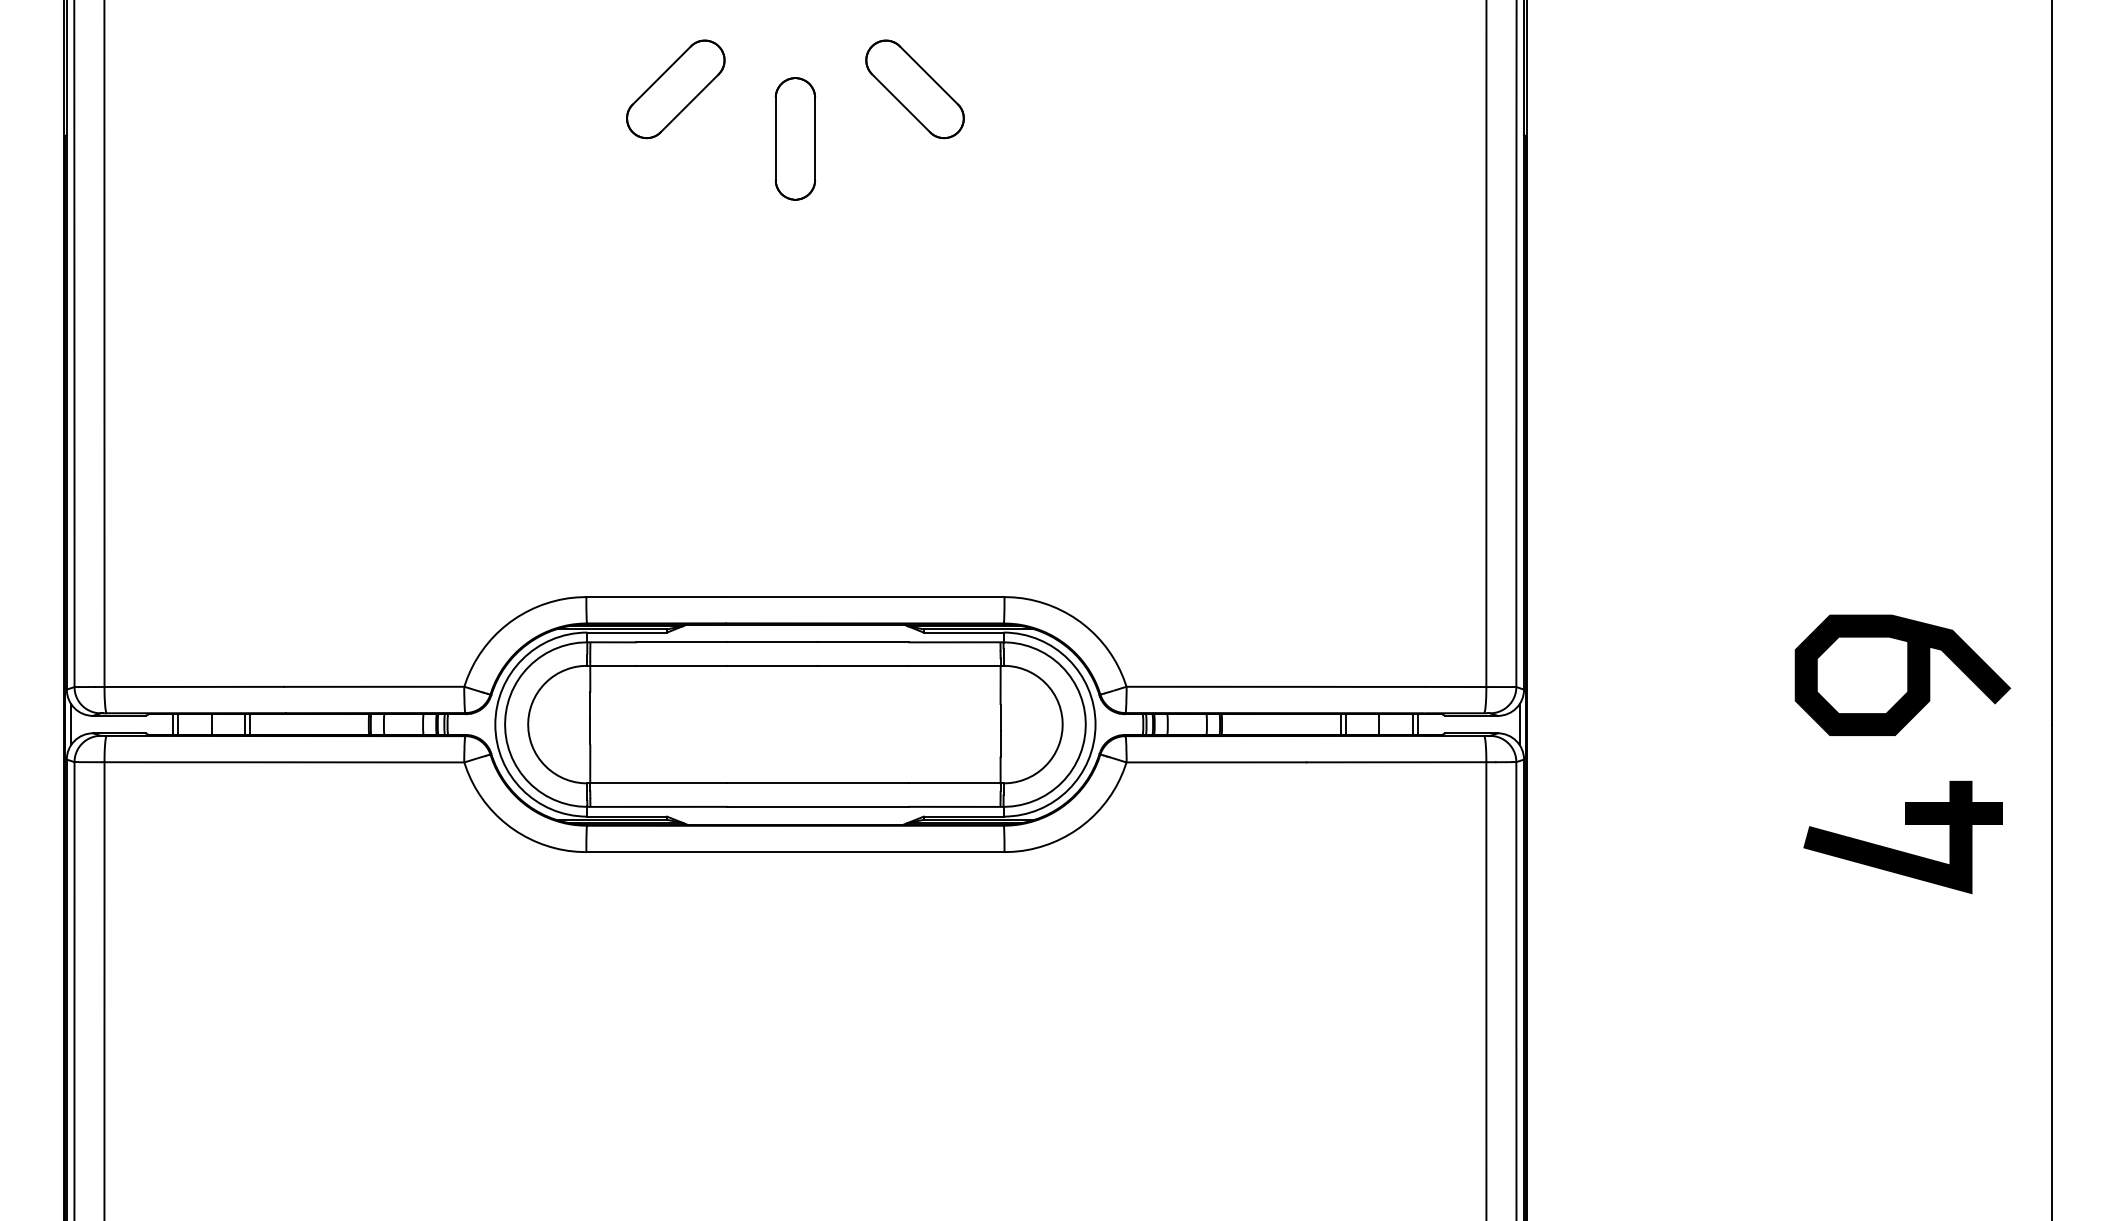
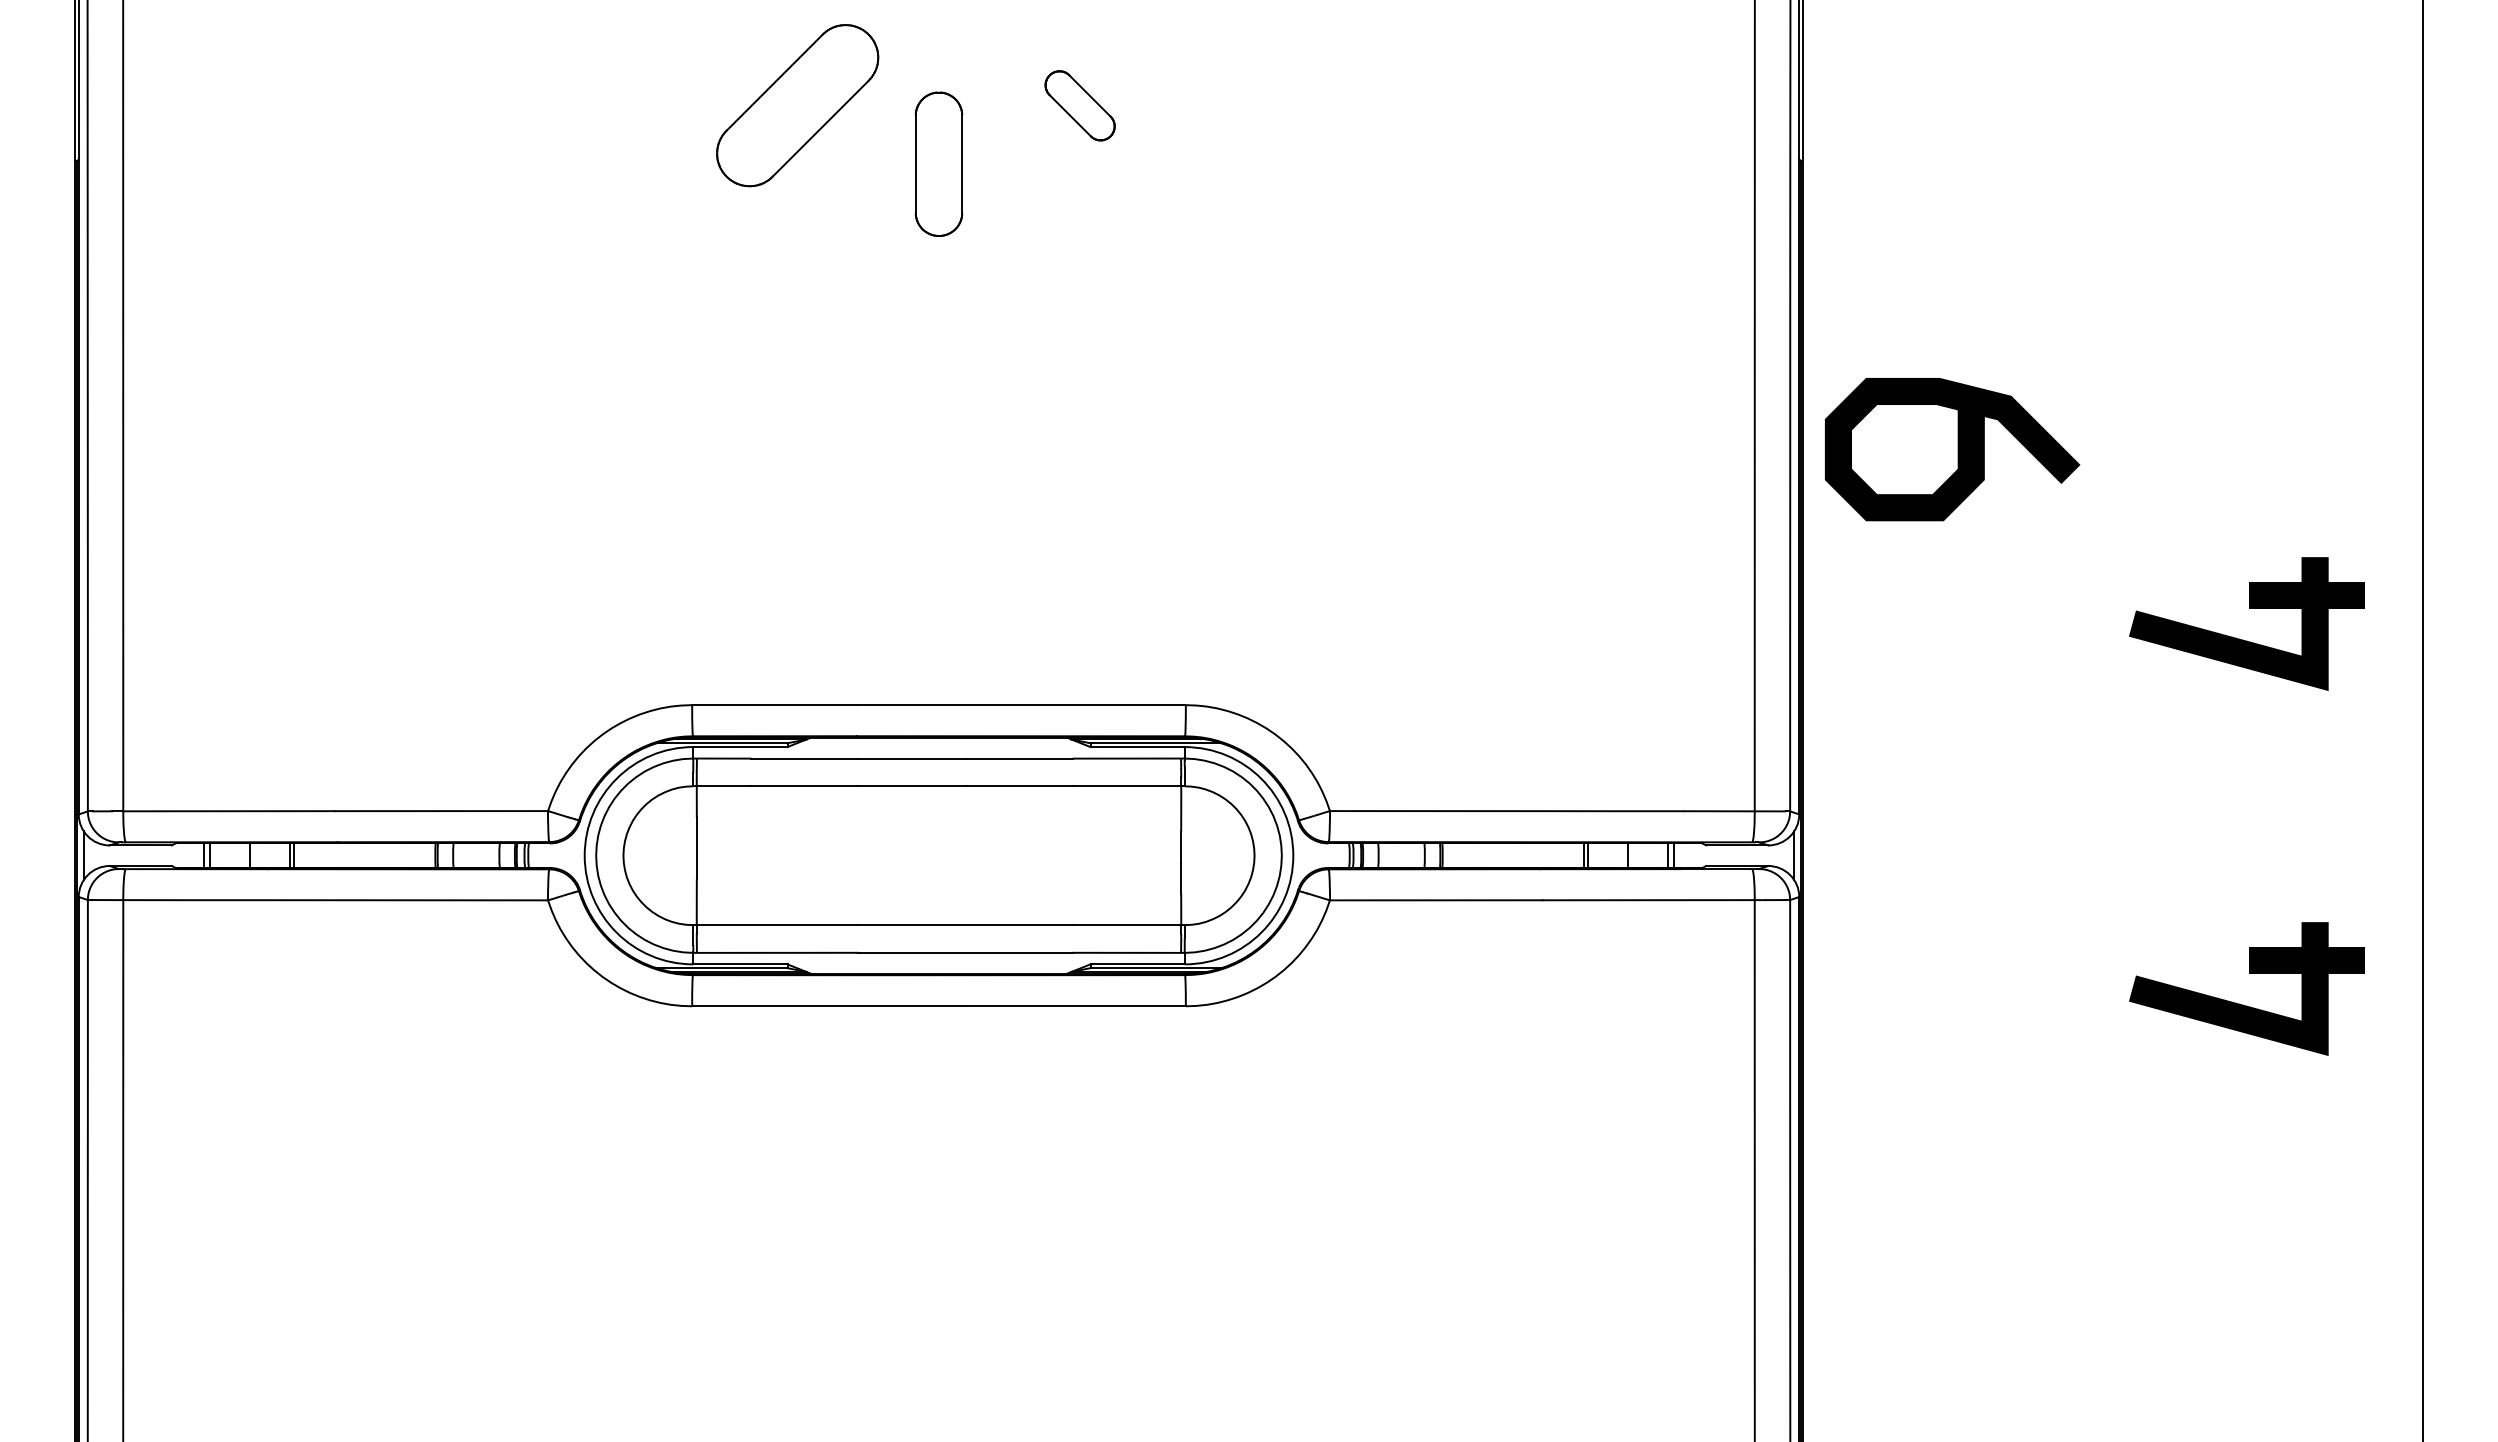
part: (675, 89) -> (797, 105), size x1.4
part: (914, 89) -> (1079, 105), size x0.6
part: (1905, 515) -> (2249, 608), added
curve: (1907, 675) -> (1957, 449), moved

